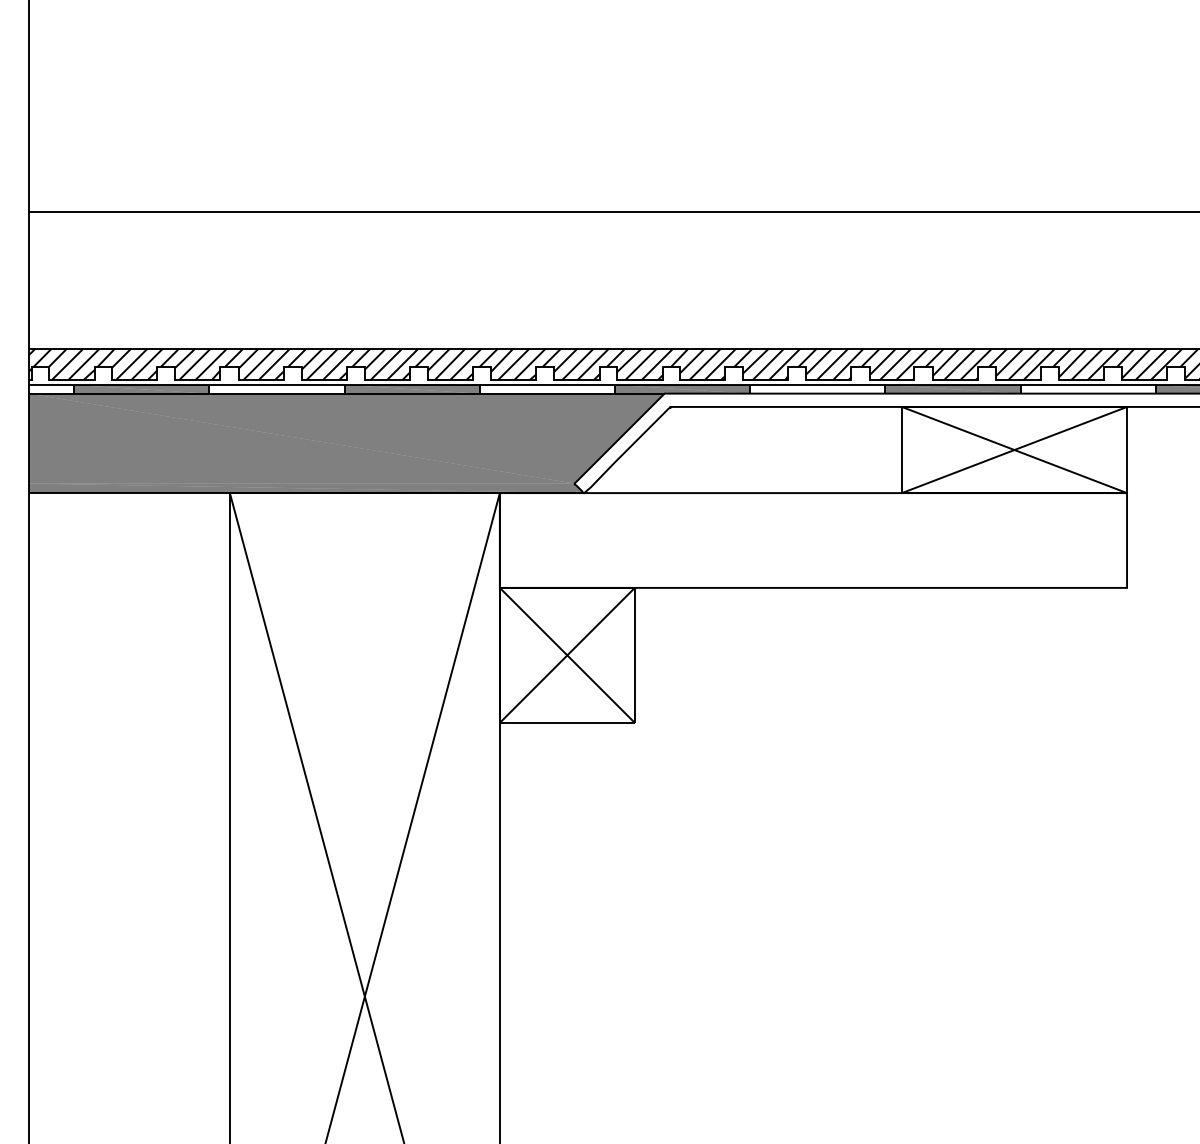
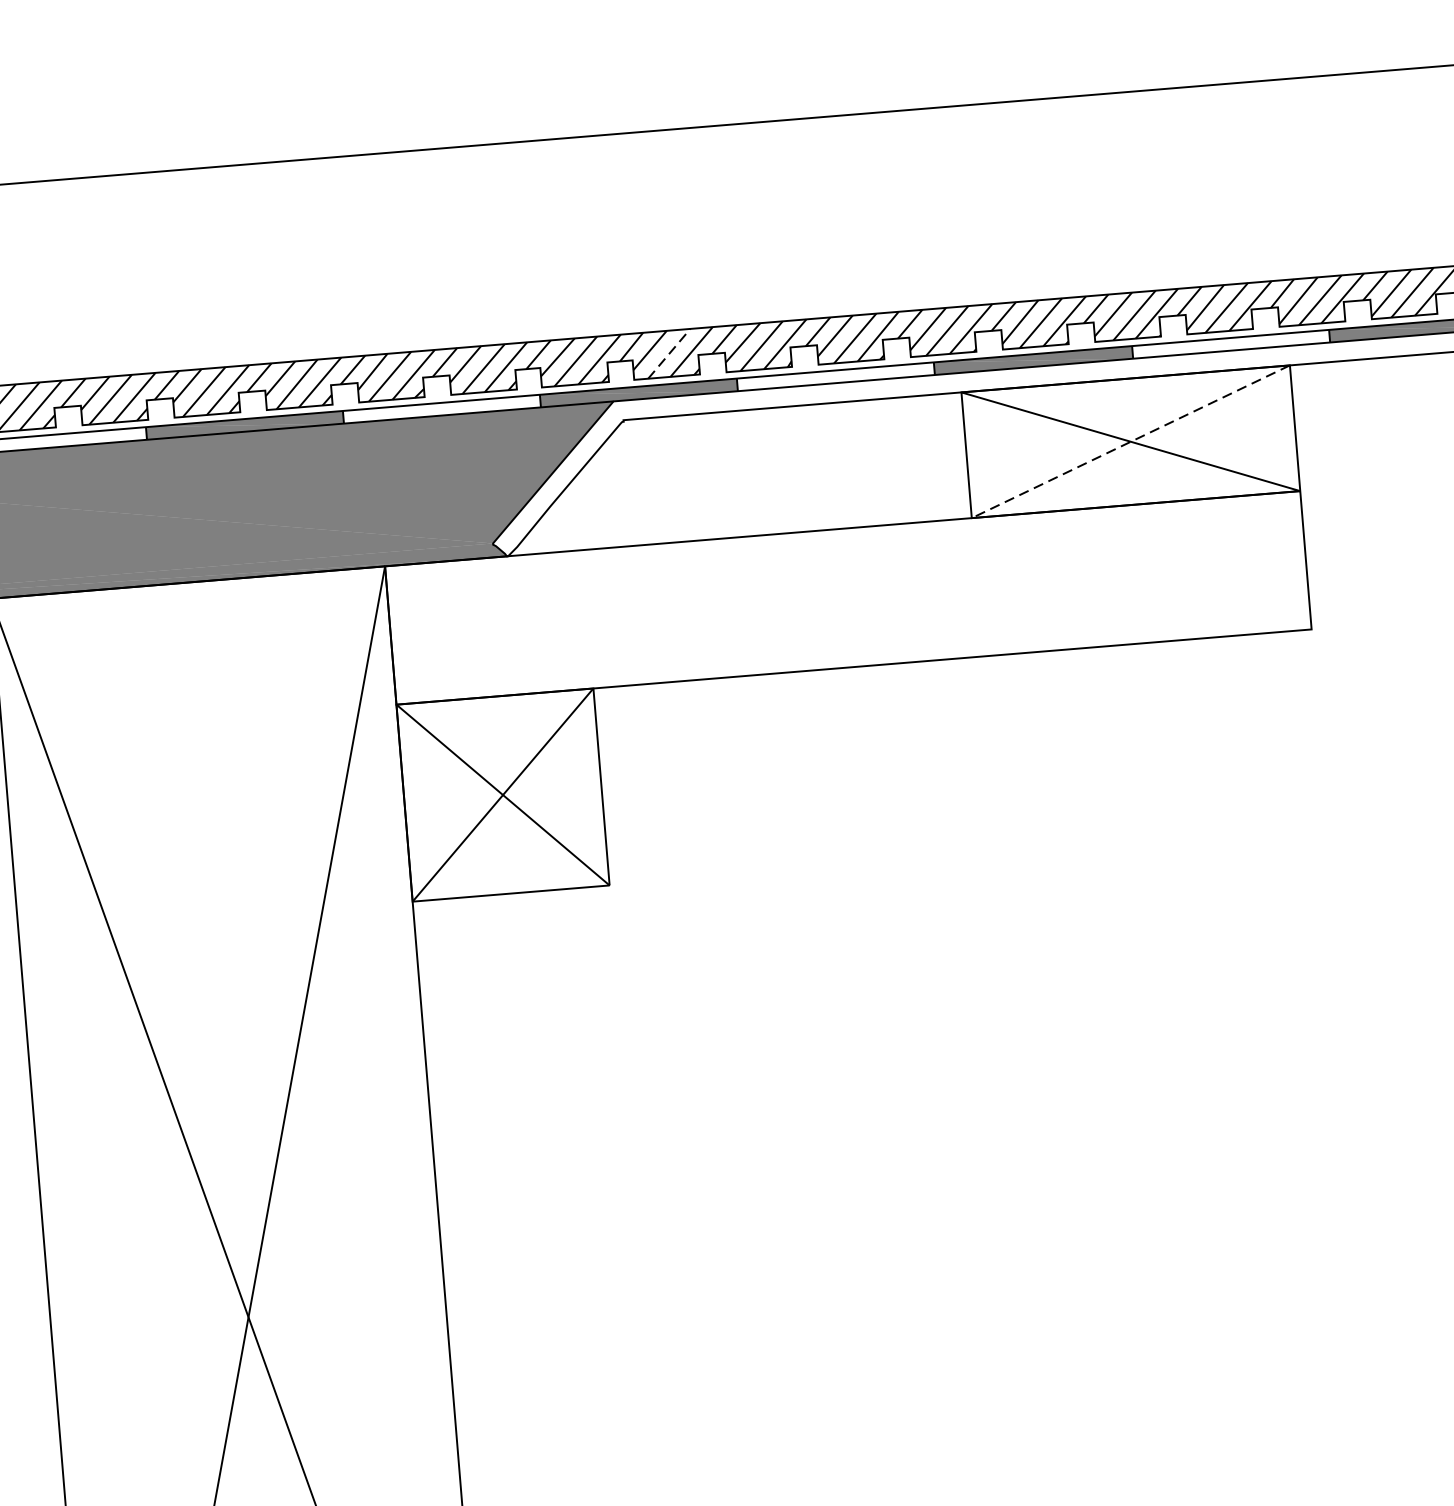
line: (705, 363) -> (669, 352), solid -> dashed
line: (1014, 450) -> (1130, 442), solid -> dashed

